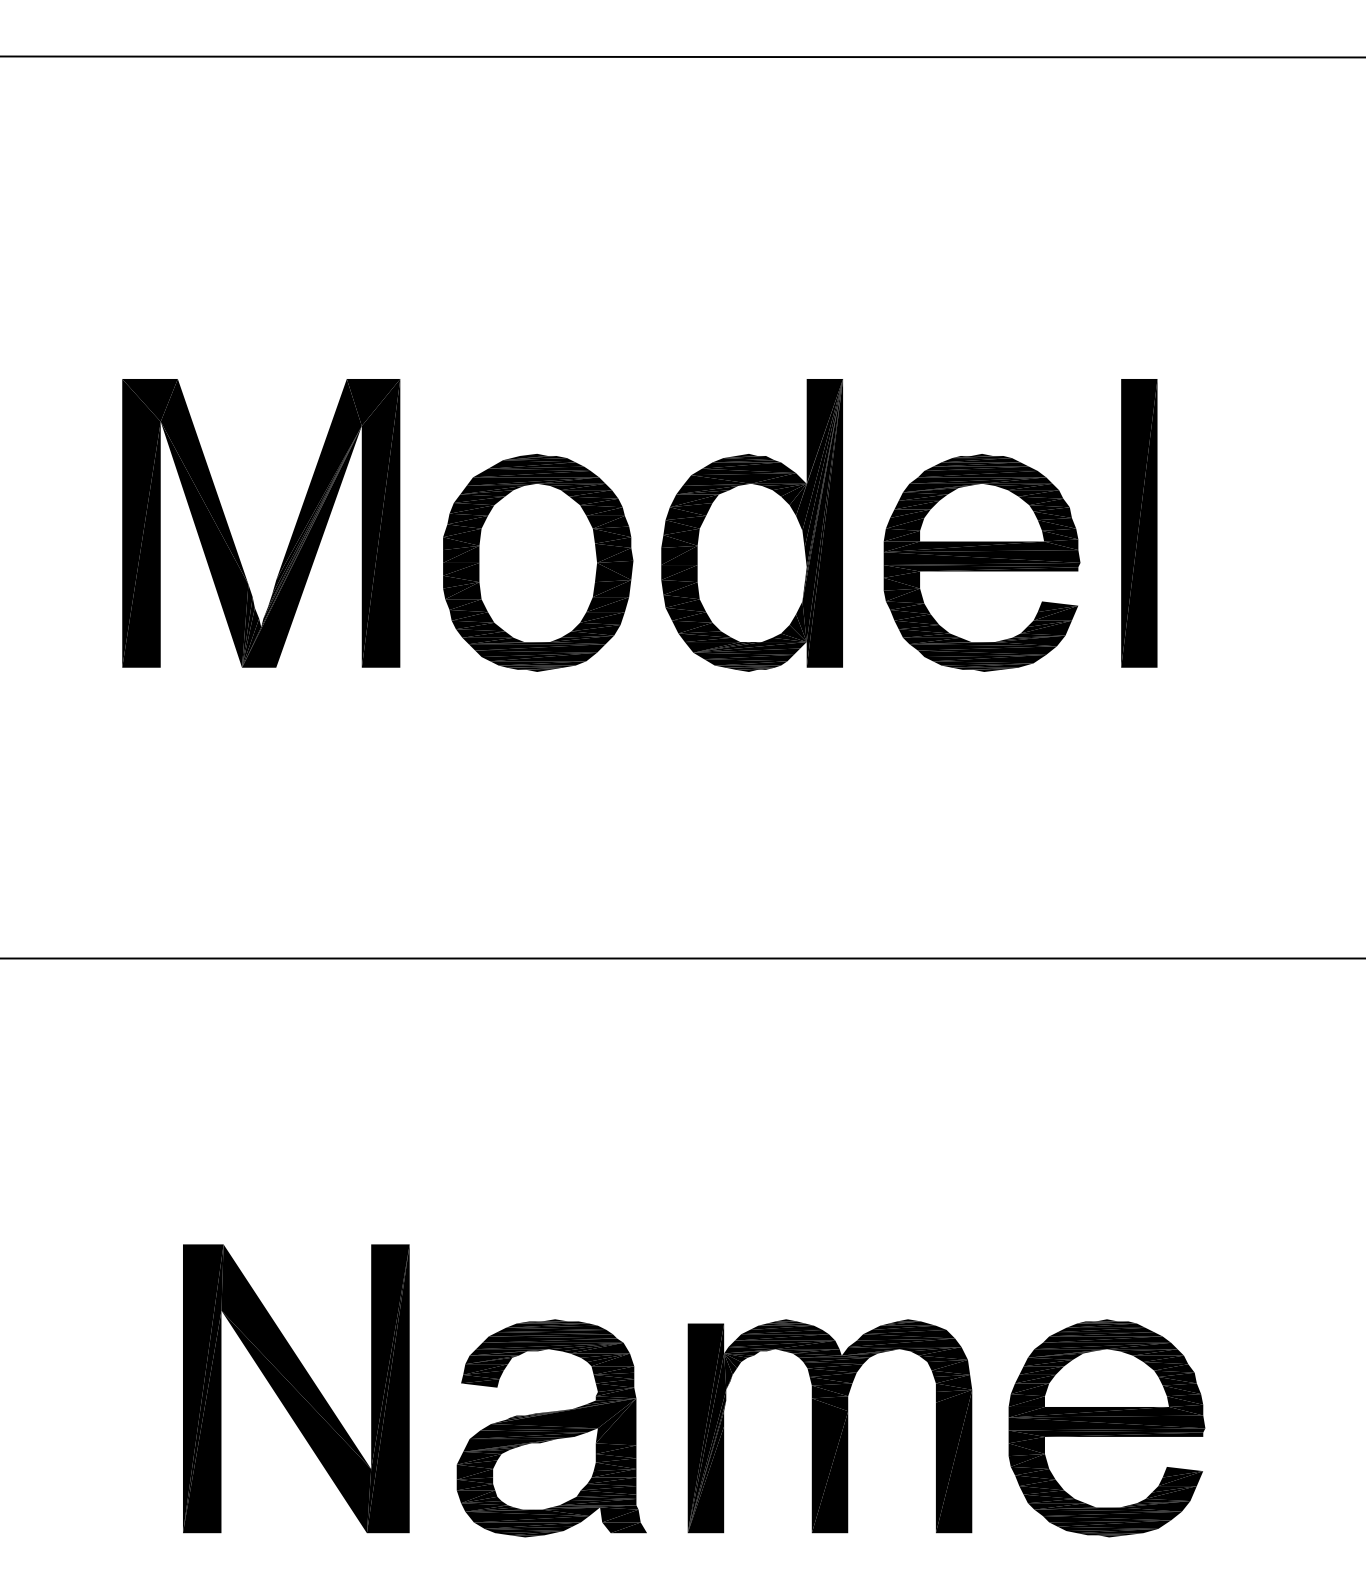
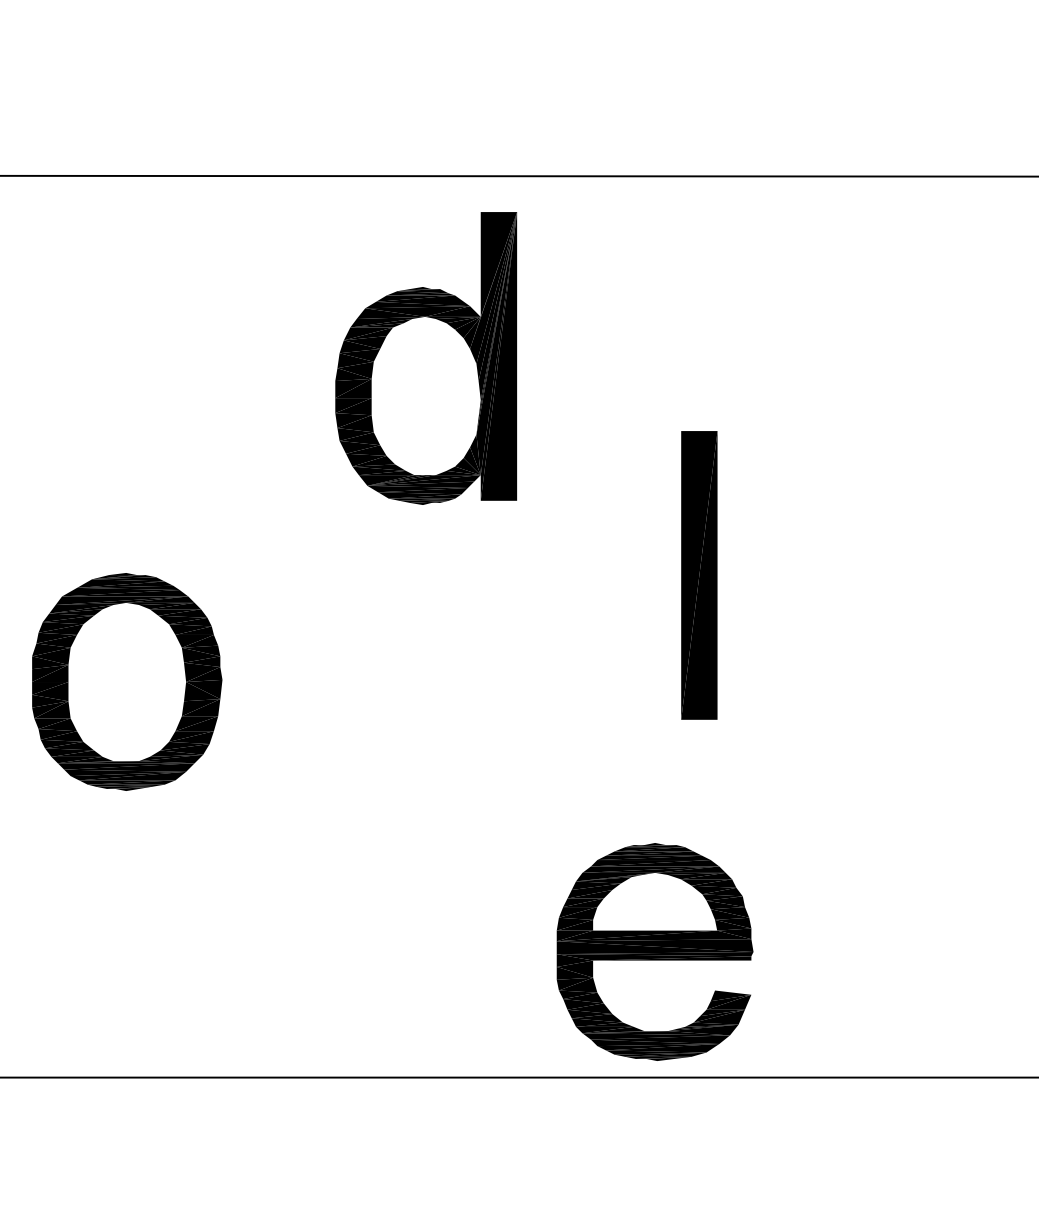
part: (1139, 523) -> (699, 575), moved
part: (751, 525) -> (425, 358), moved
part: (981, 562) -> (654, 951), moved

